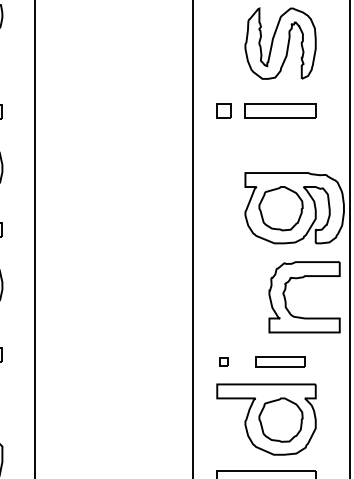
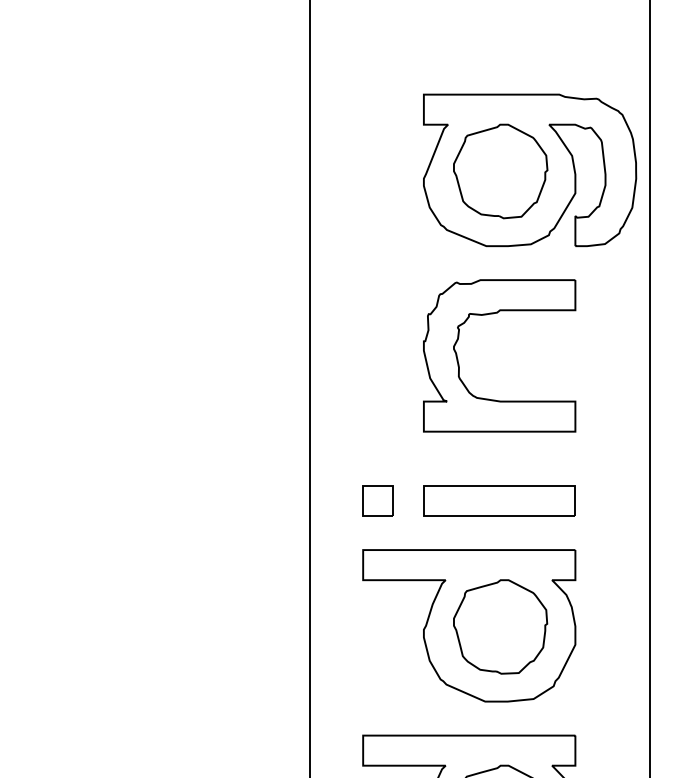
part: (286, 300) -> (460, 362), moved
part: (223, 361) -> (376, 500), size x1.67
part: (280, 361) -> (499, 500), size x1.43

